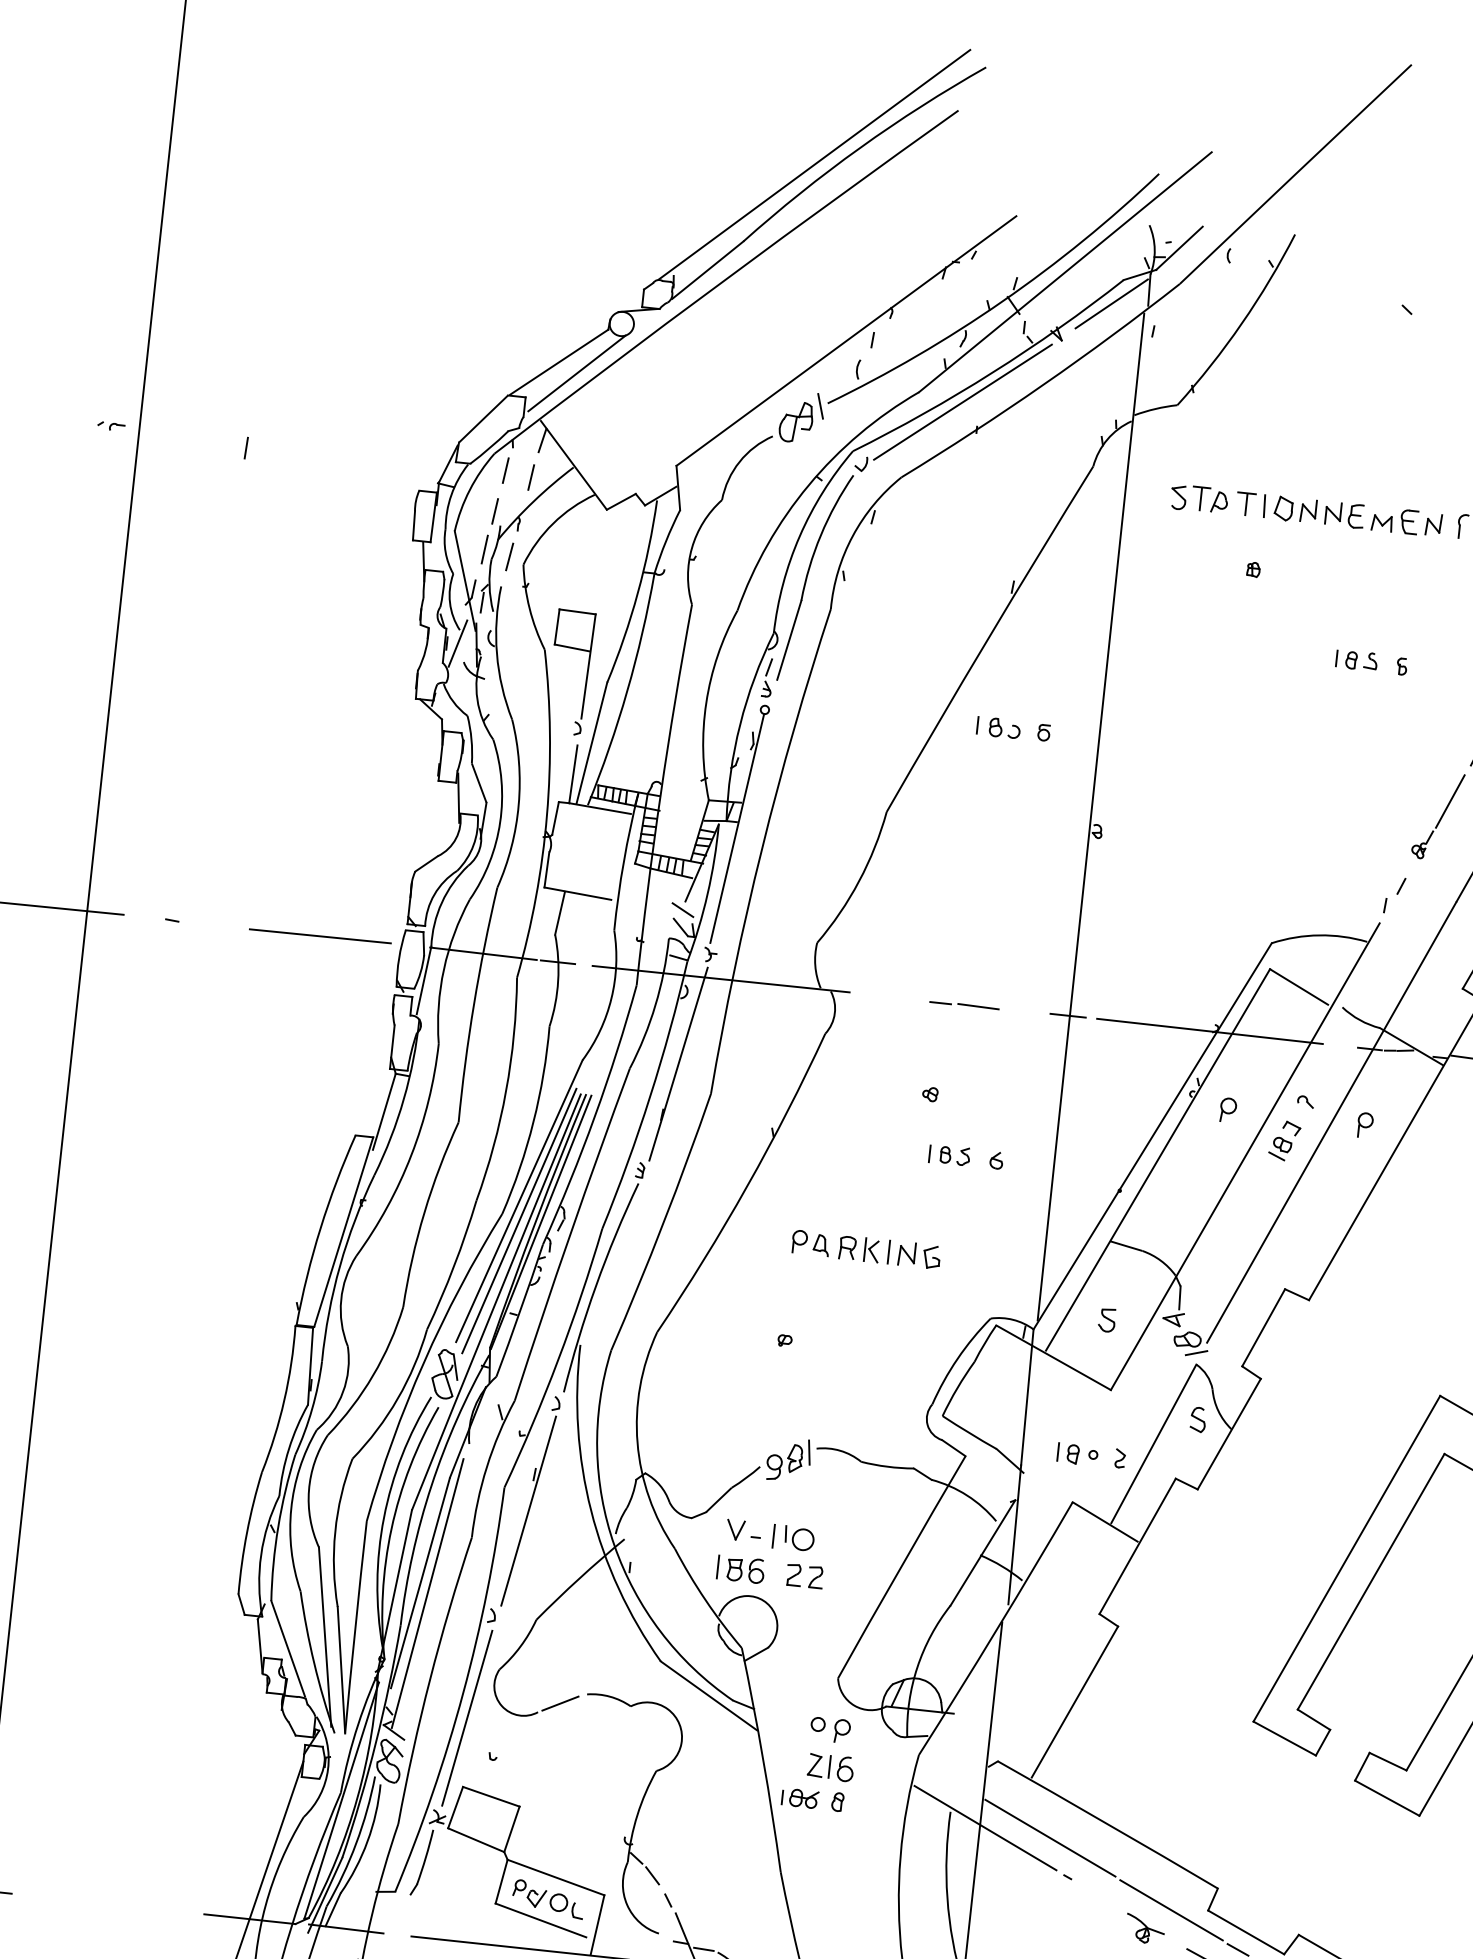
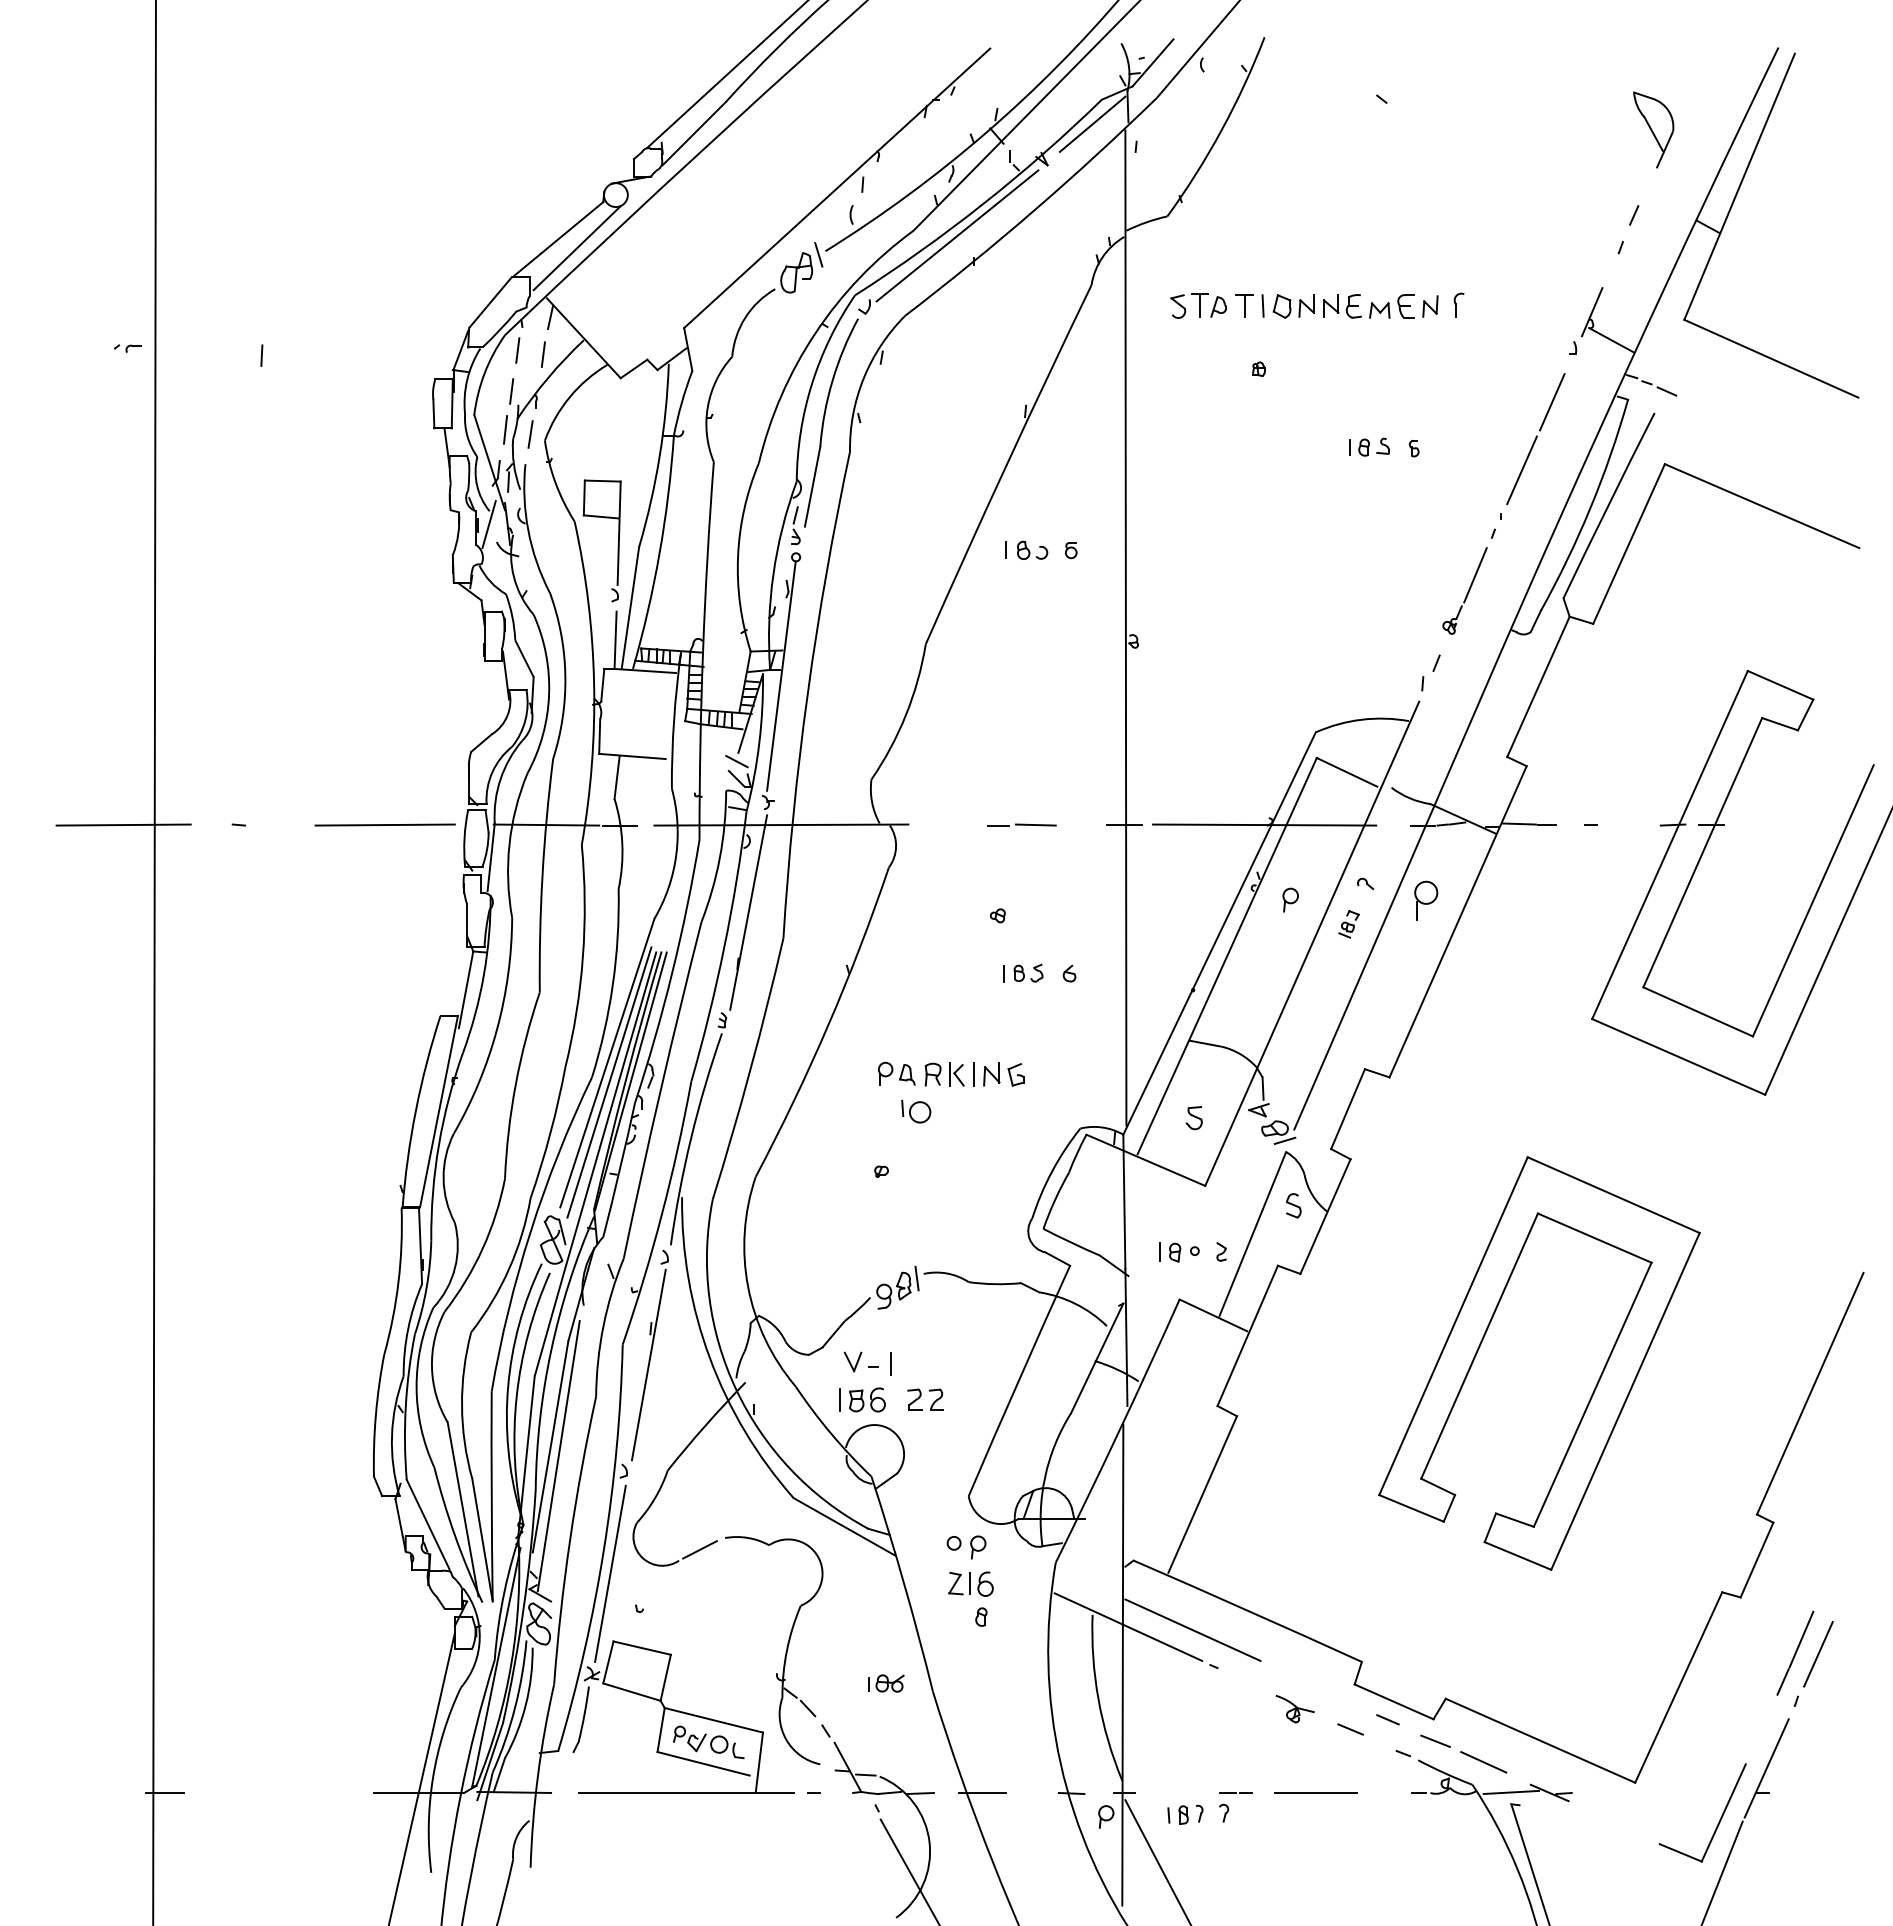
part: (1364, 1125) -> (1425, 900), size x1.6
part: (1284, 1141) -> (1348, 924), size x0.7
part: (799, 1538) -> (916, 1111), moved
part: (800, 1798) -> (886, 1683), moved
line: (1171, 1909) -> (1318, 1687), removed

